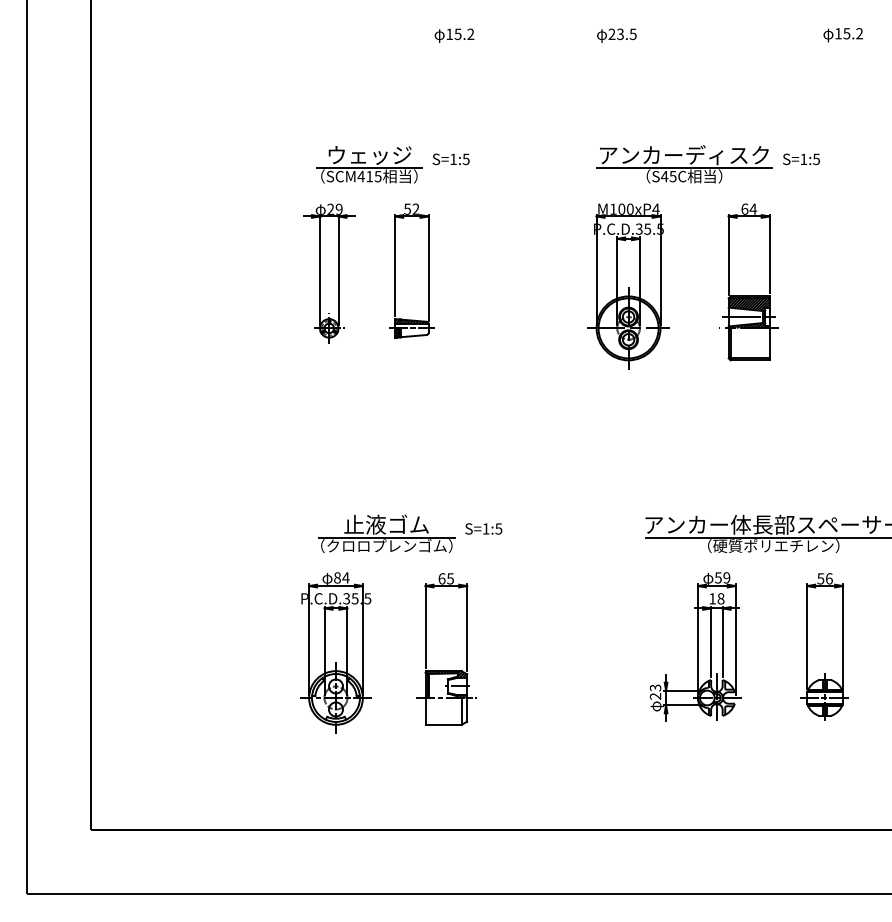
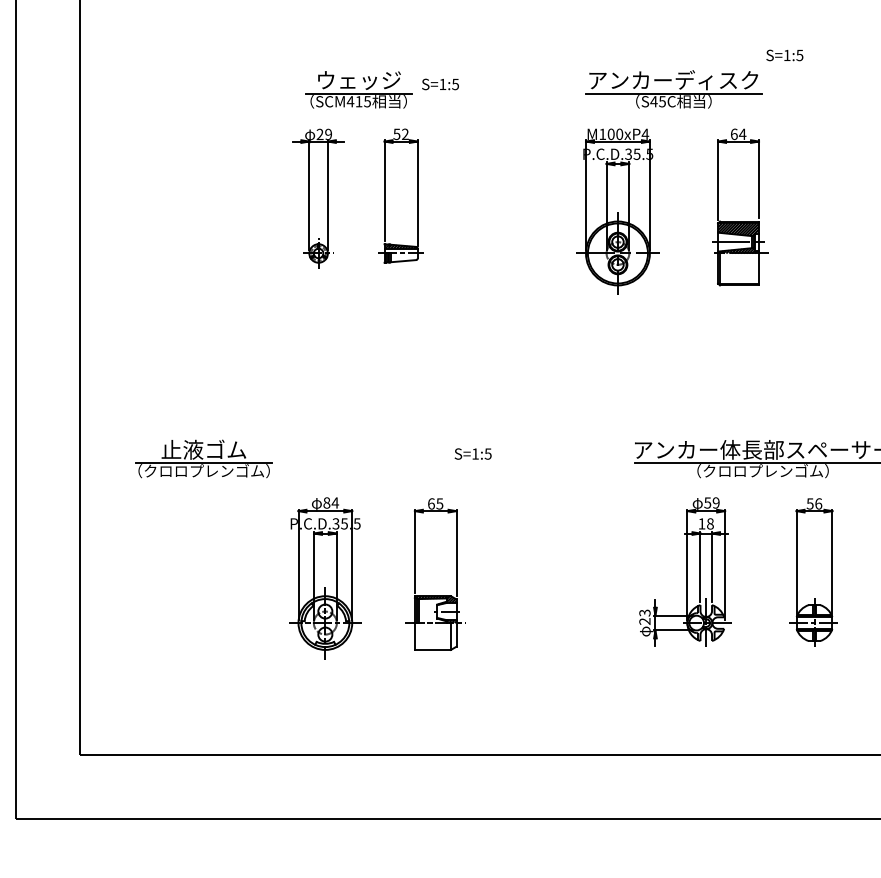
text: (801, 159) -> (784, 55), moved
part: (386, 533) -> (203, 458), moved
text: (773, 545) -> (762, 470), （硬質ポリエチレン） -> （クロロプレンゴム）

